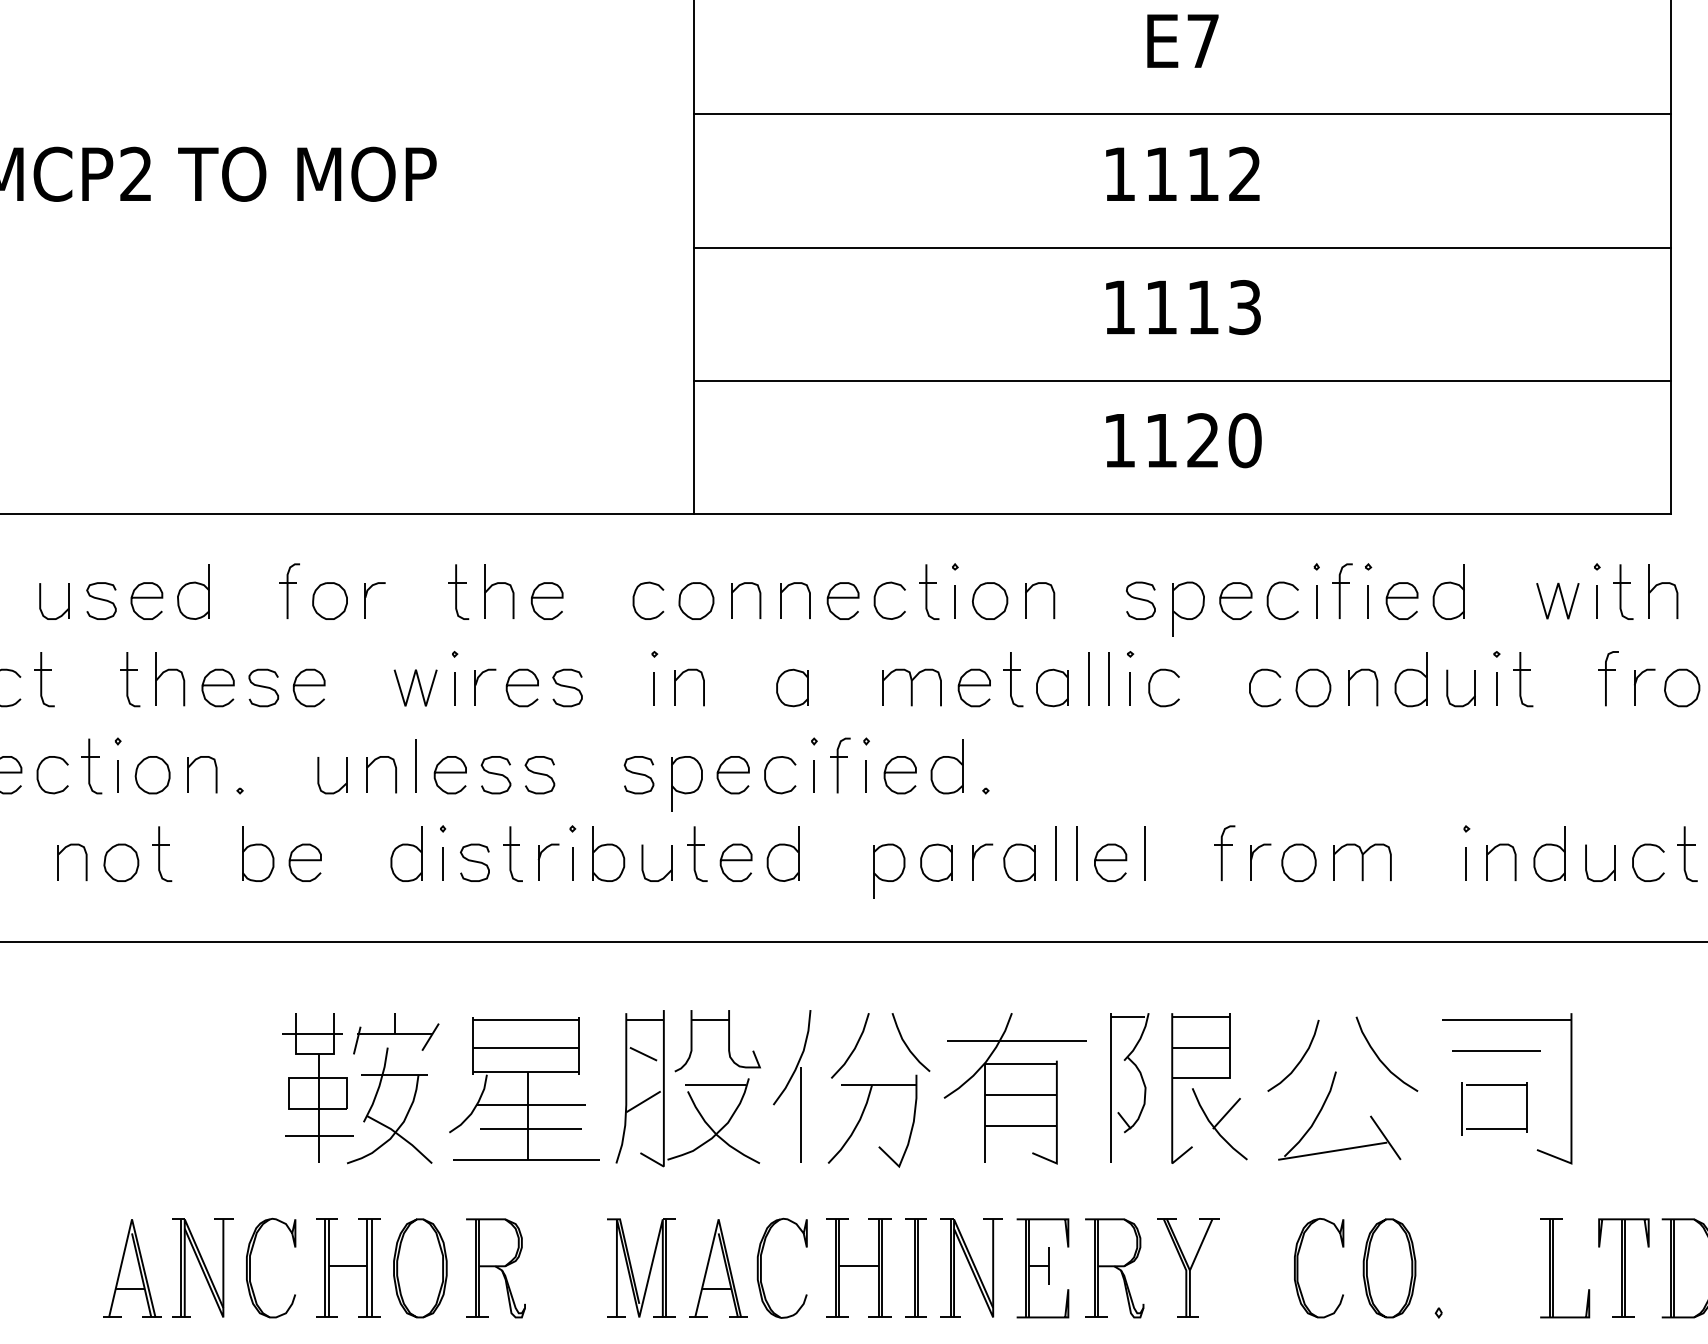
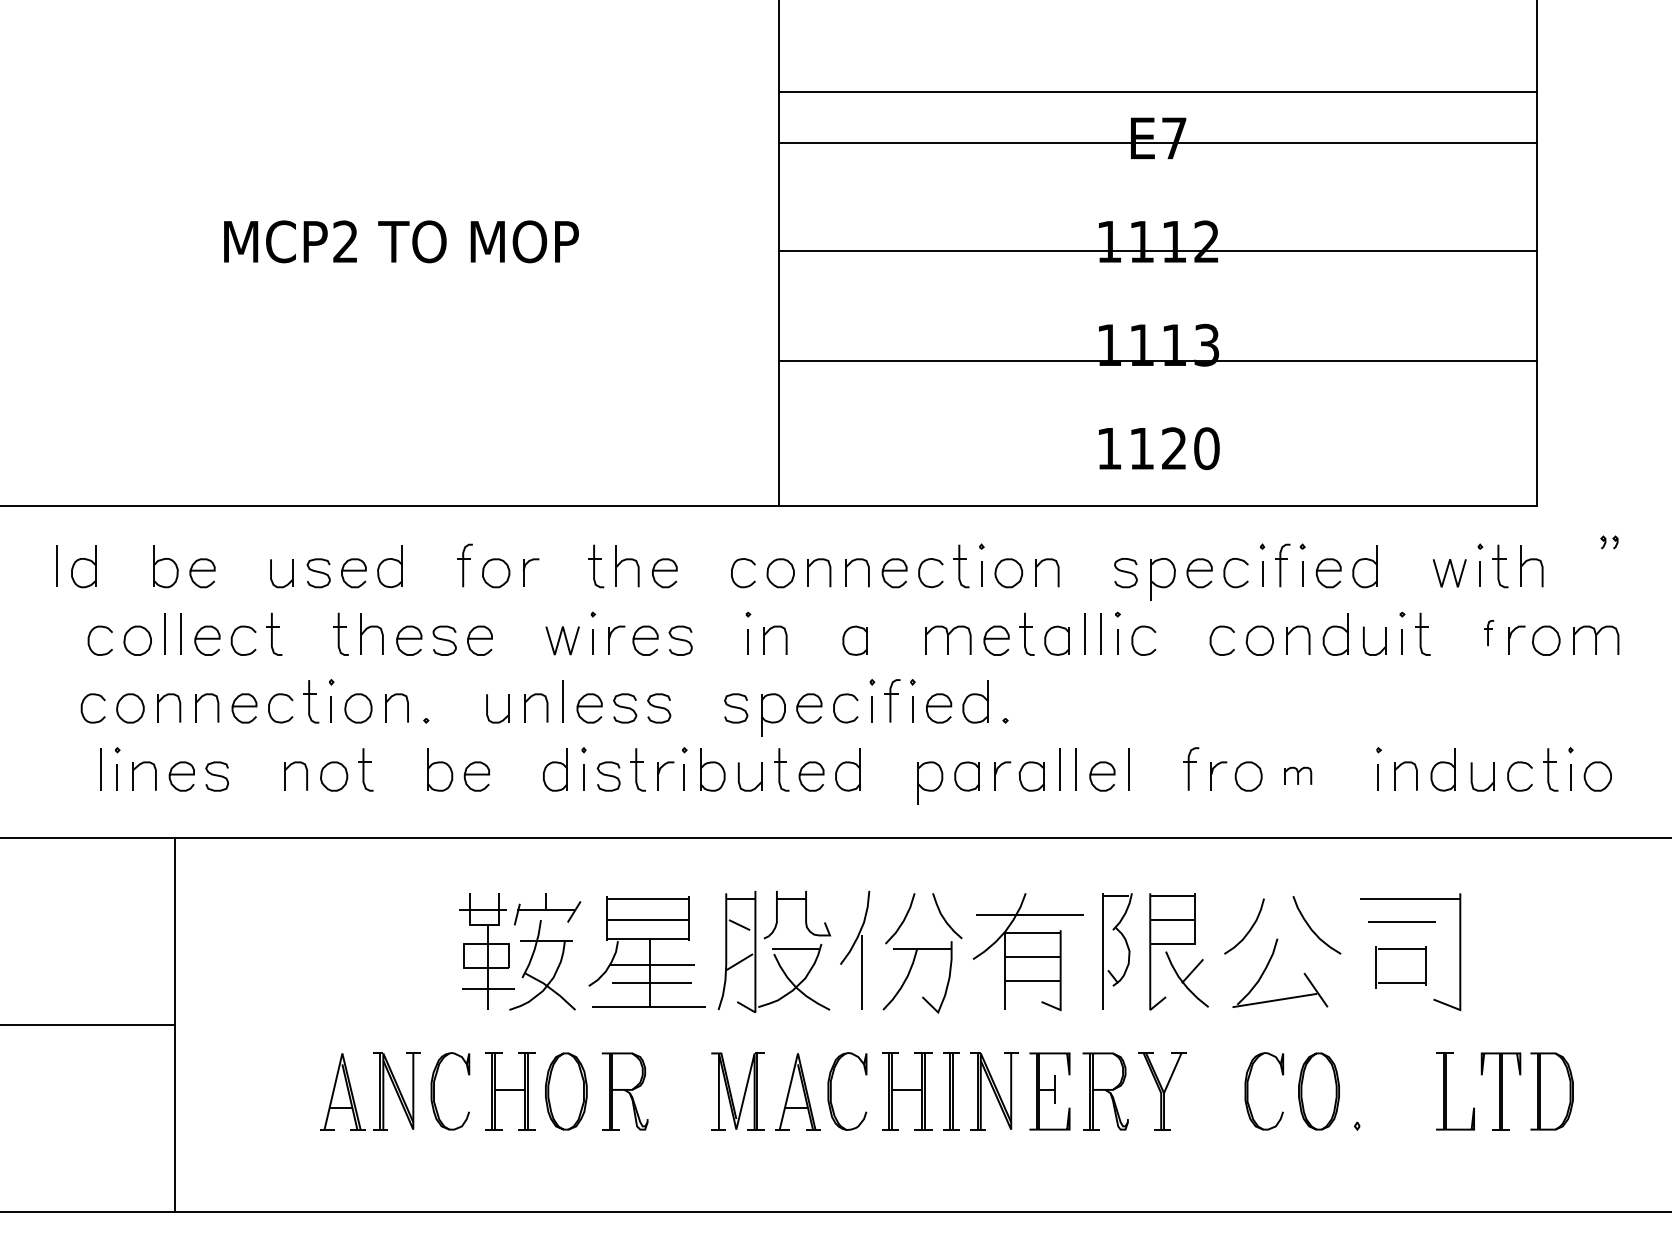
line: (1182, 114) -> (1158, 143), moved
line: (1182, 247) -> (1158, 250), moved
line: (1182, 381) -> (1158, 361), moved
part: (1609, 677) -> (1489, 632), size x0.6
part: (1361, 861) -> (1297, 775), size x0.6

